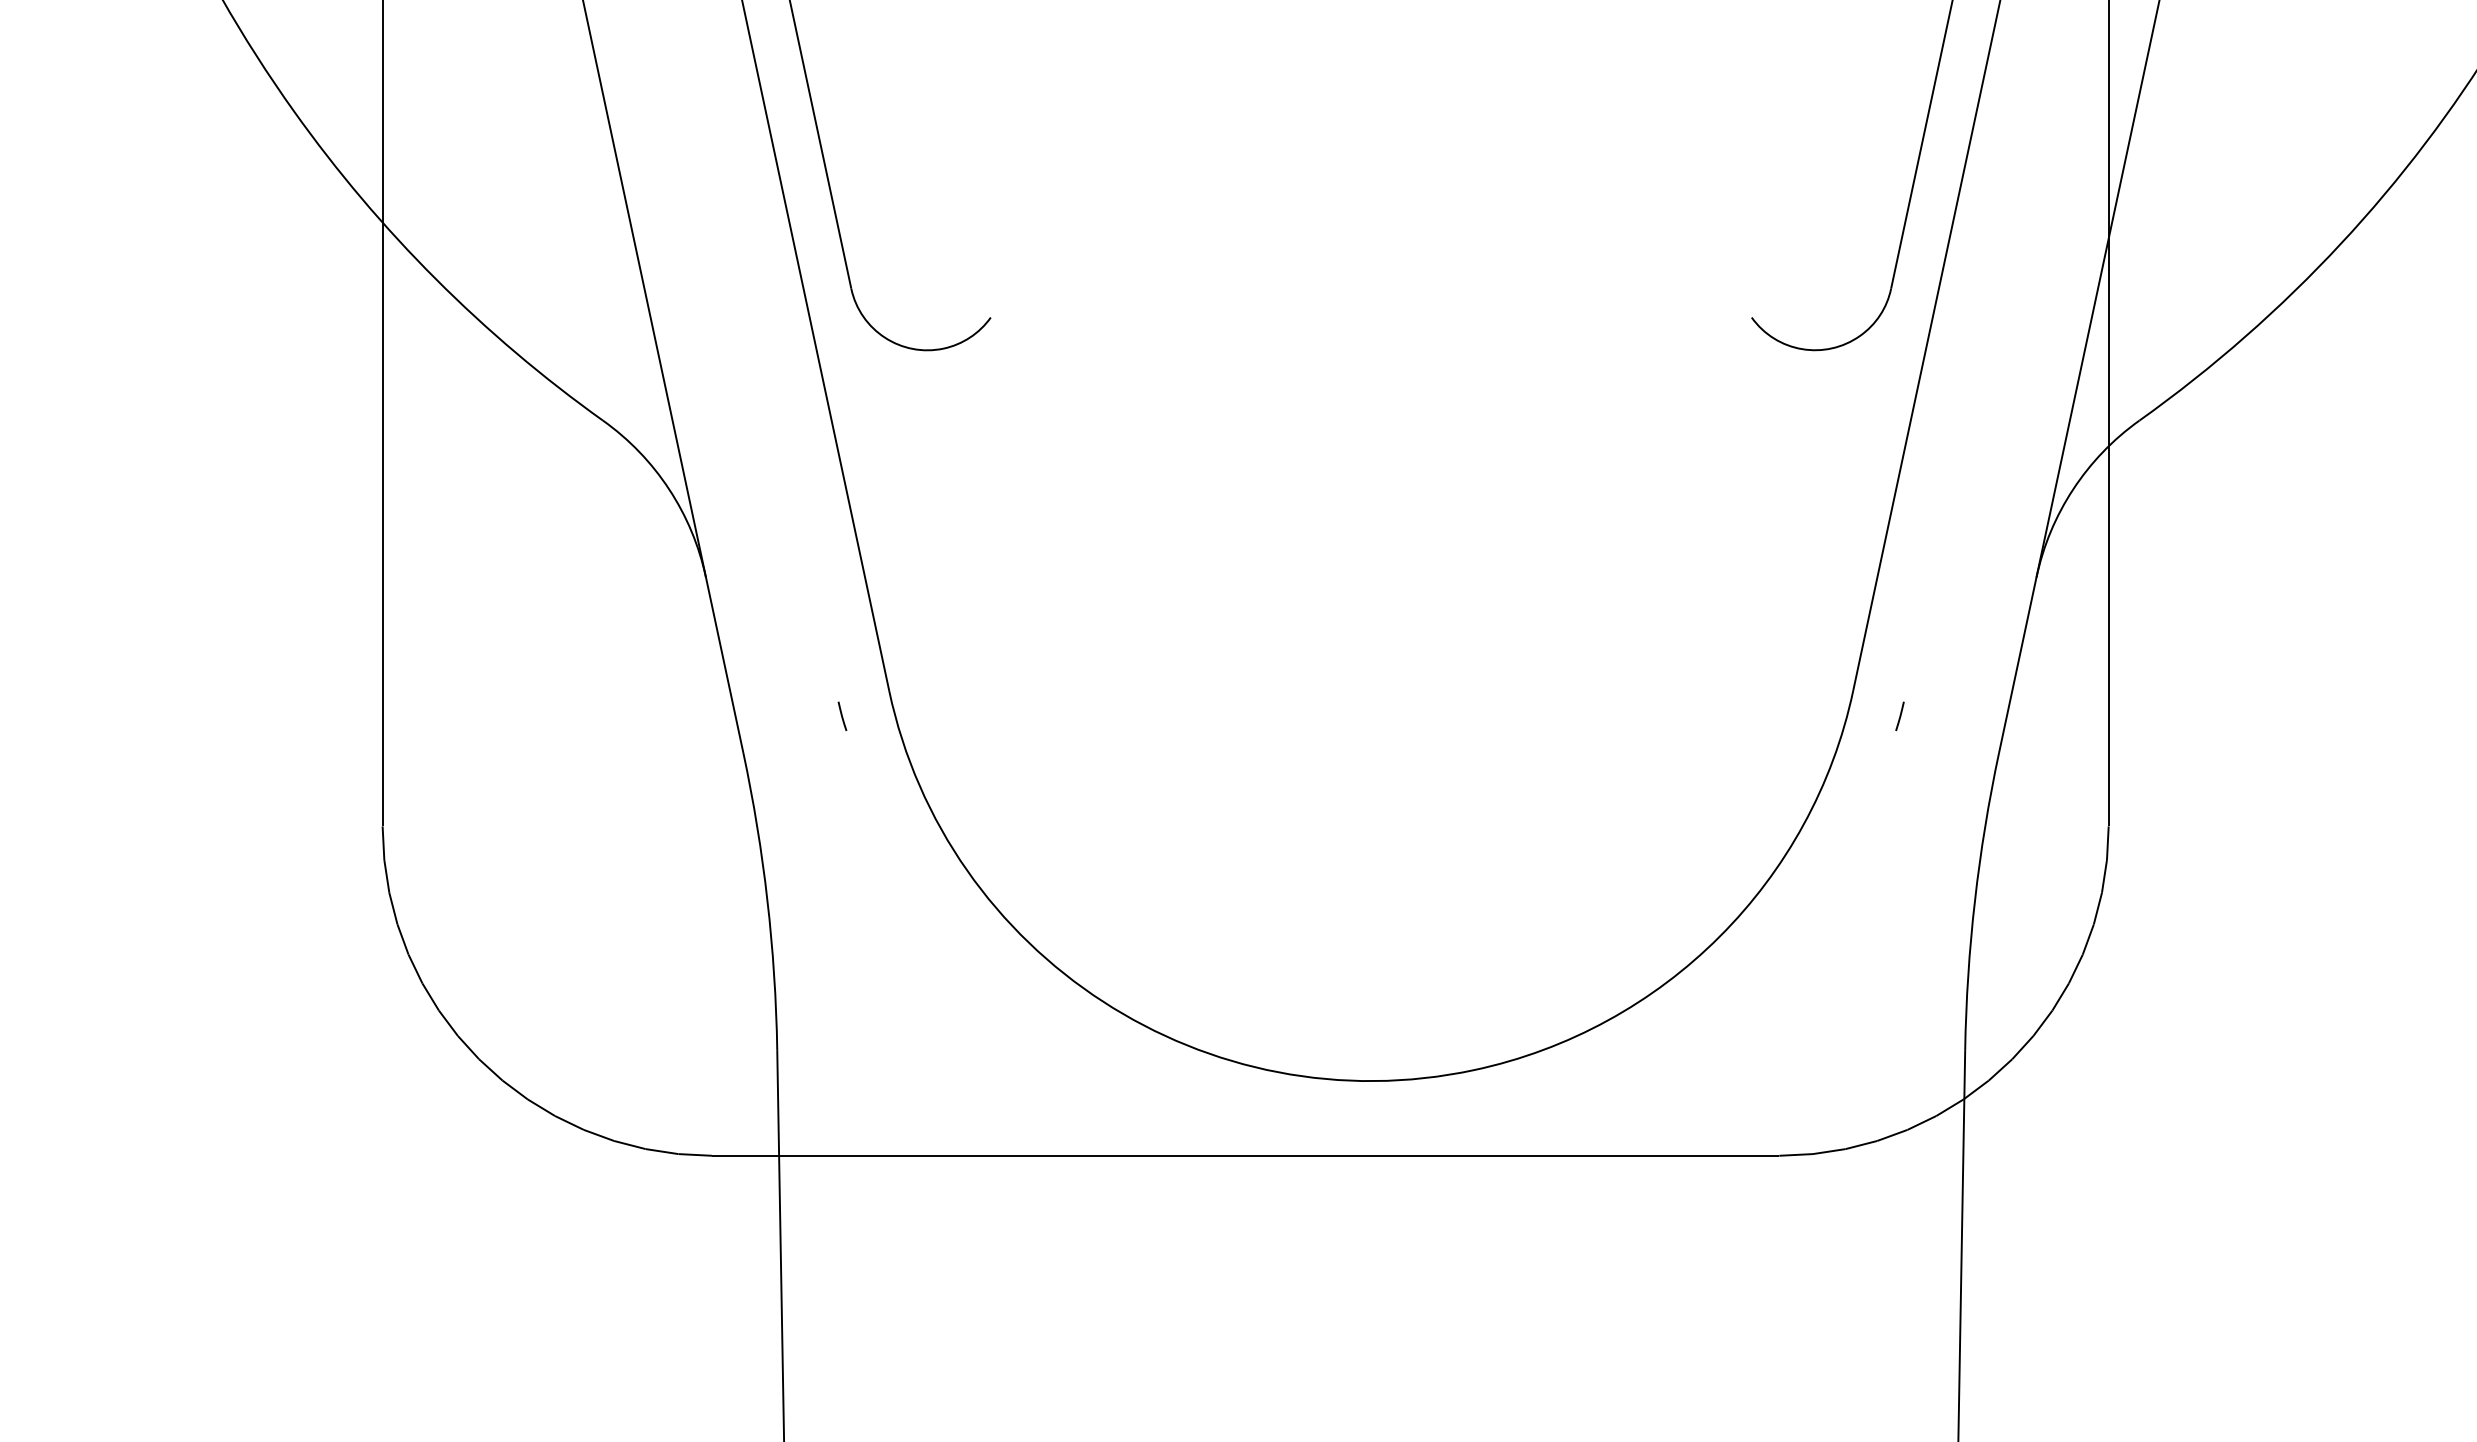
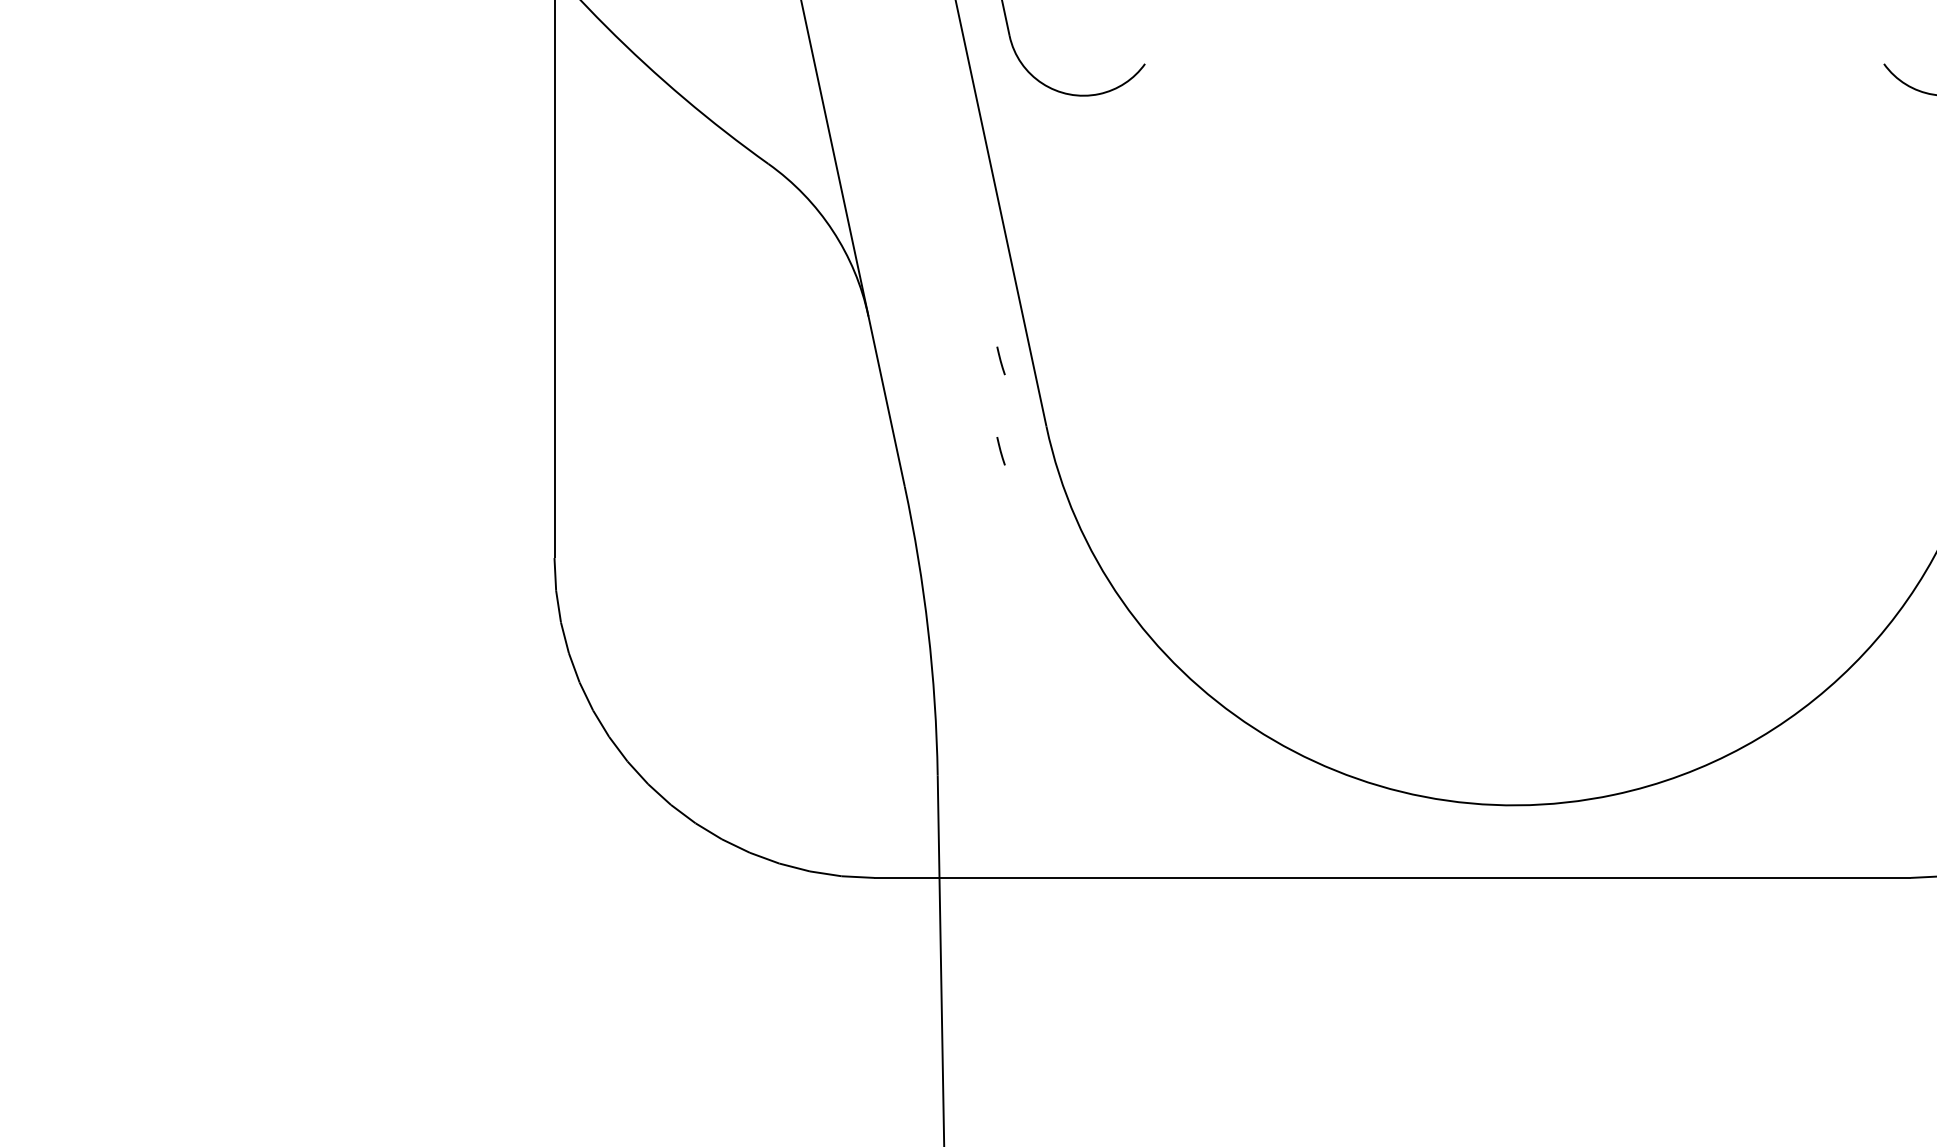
line: (842, 622) -> (1001, 360), added

